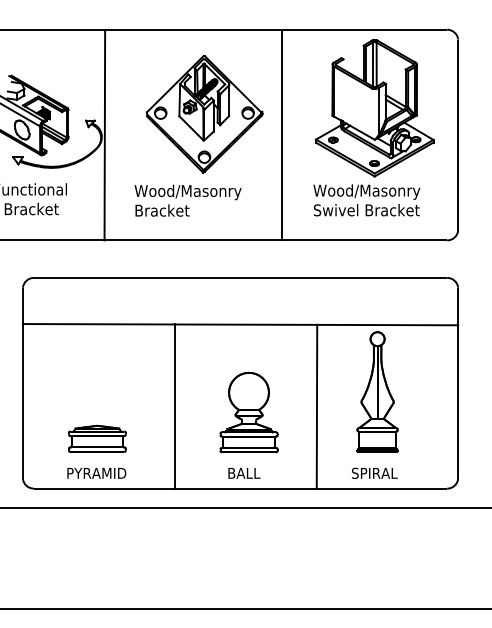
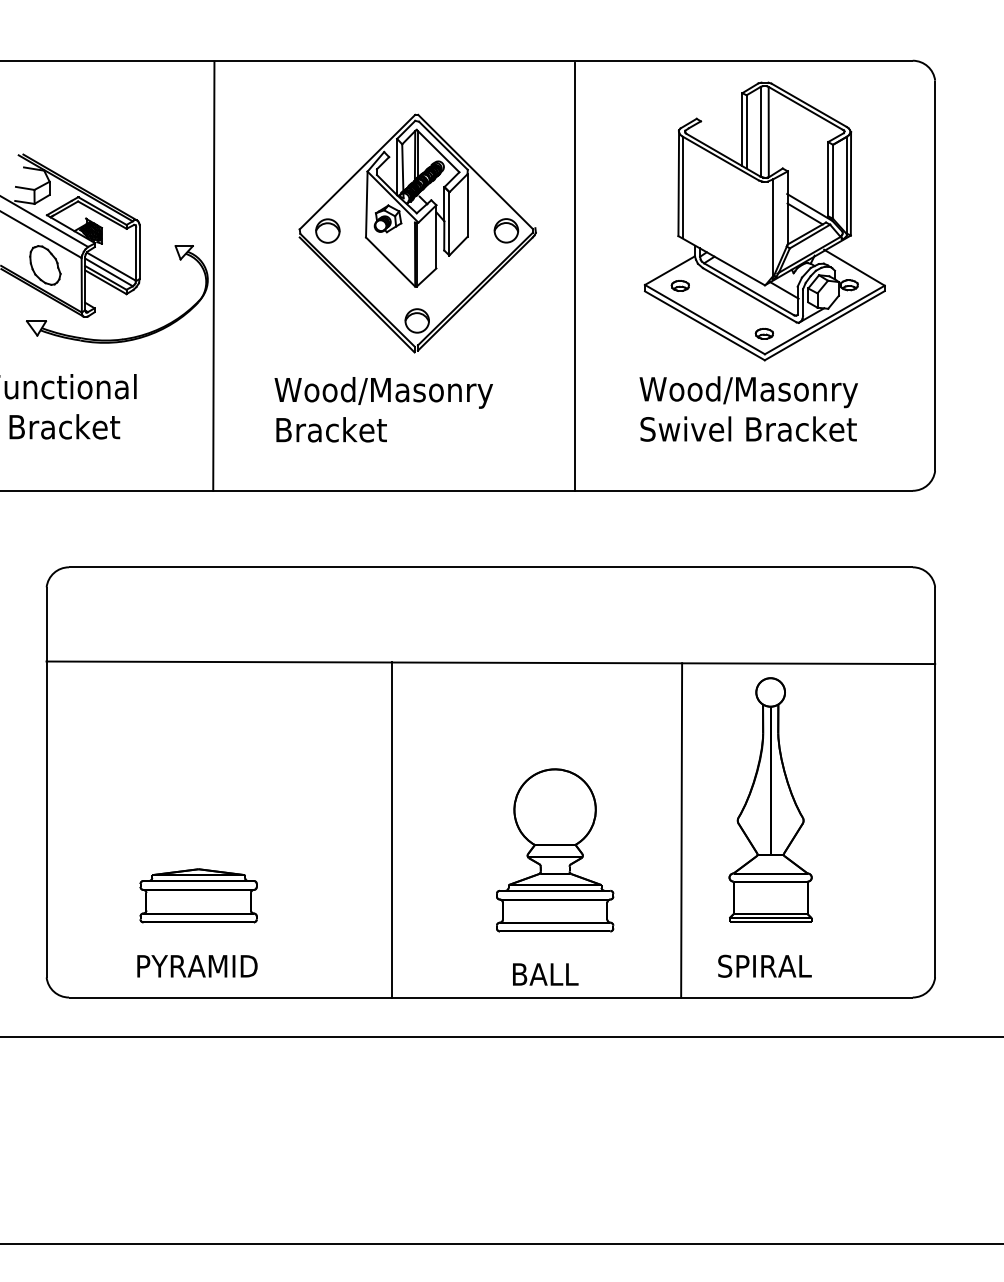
line: (175, 406) -> (392, 829), moved
line: (316, 406) -> (680, 829), moved
part: (248, 424) -> (554, 874), moved

